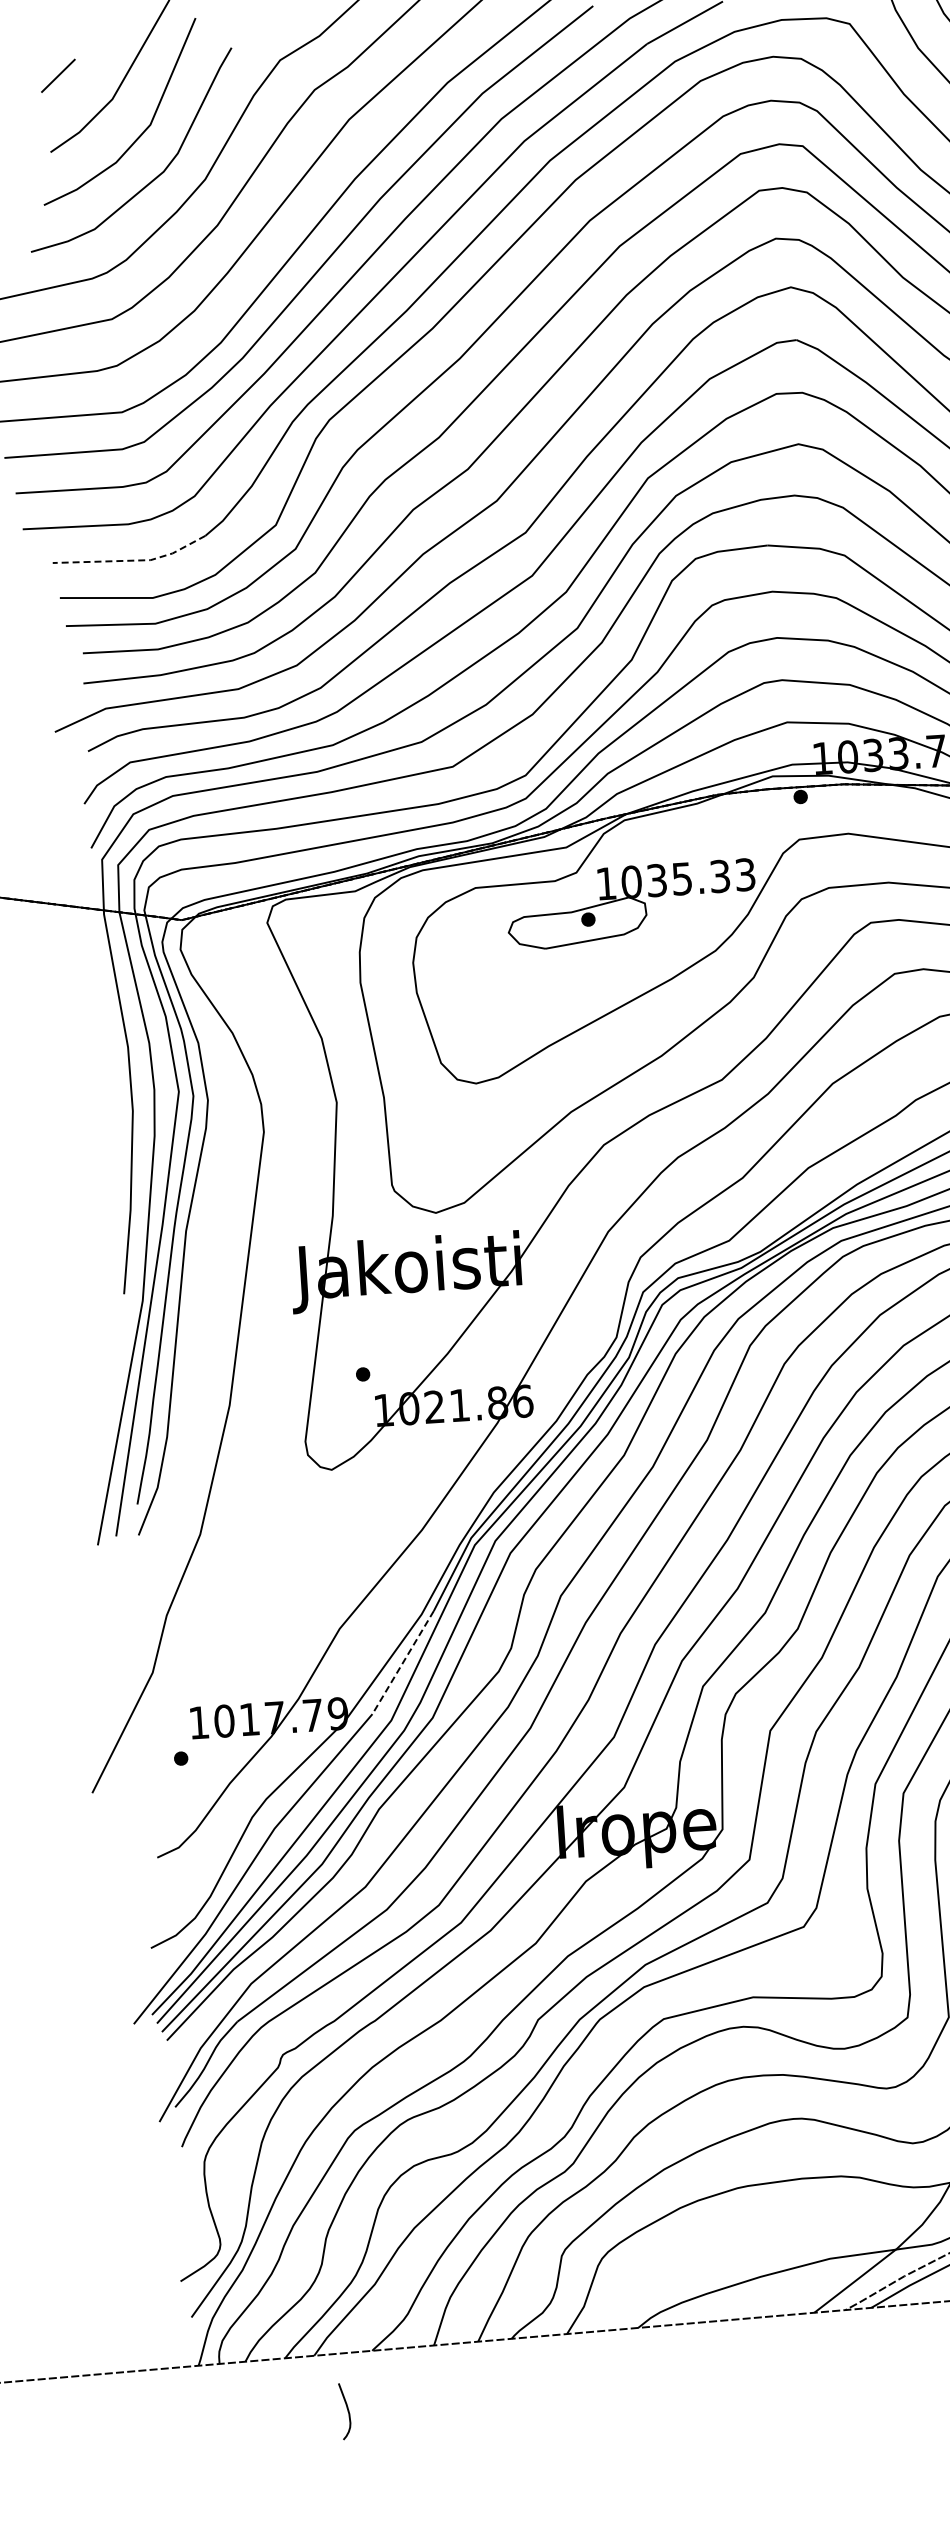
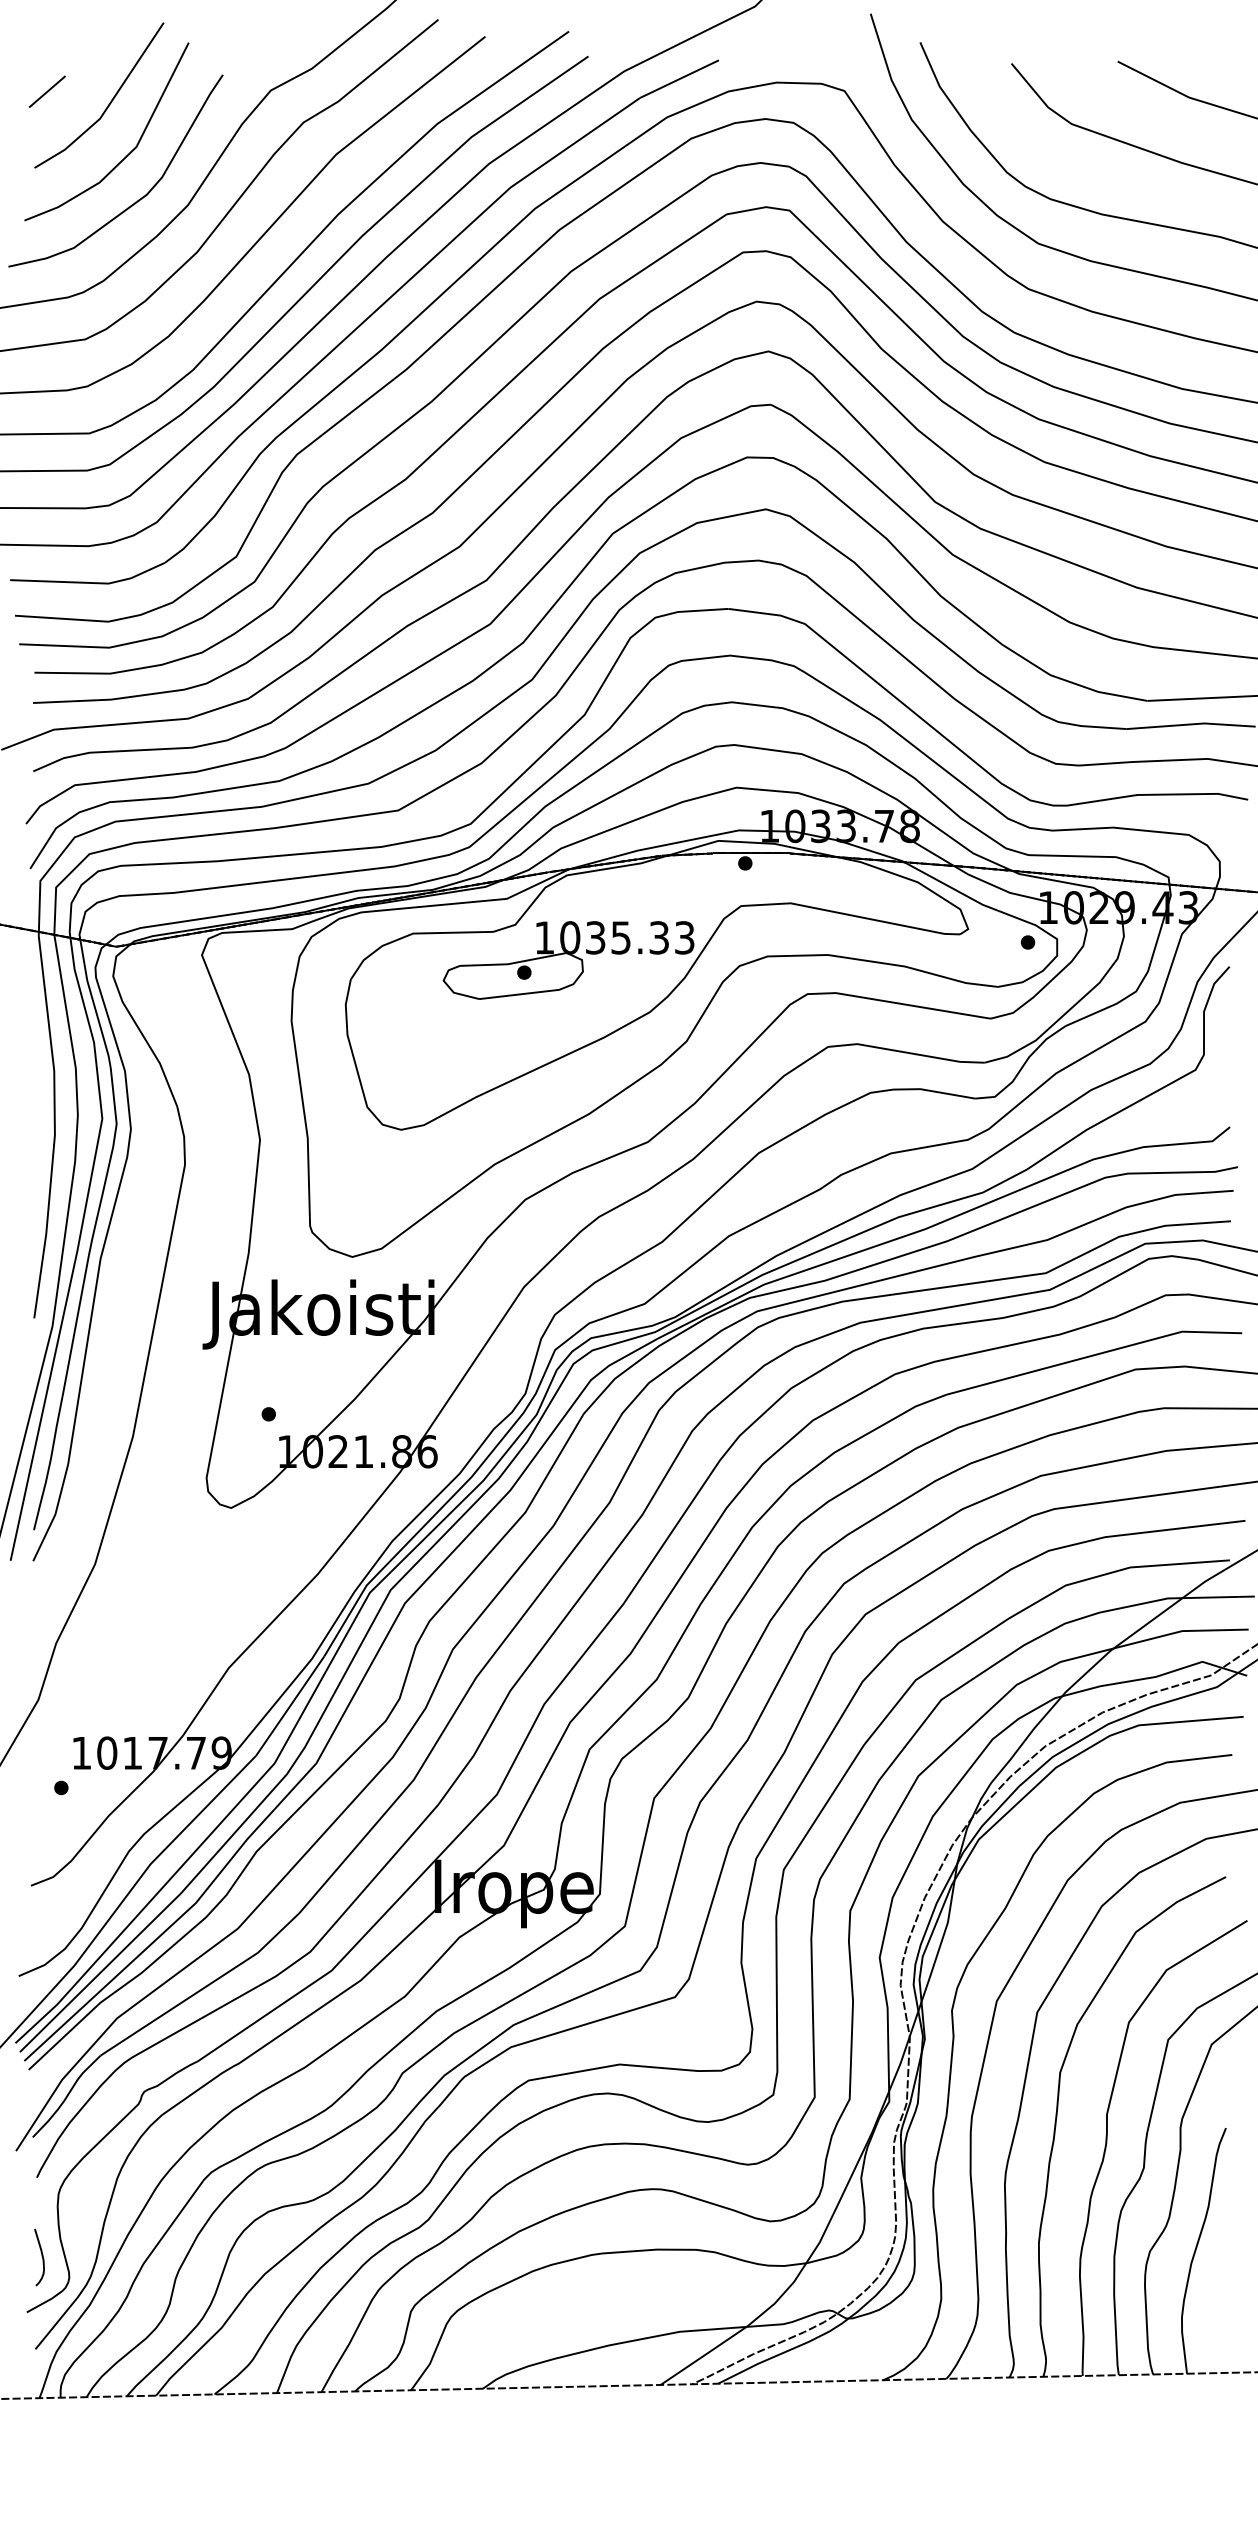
line: (132, 560) -> (90, 582), dashed -> solid
line: (403, 1663) -> (290, 1706), dashed -> solid
curve: (347, 2410) -> (41, 2256), moved

